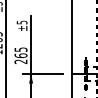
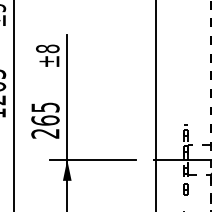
text: (21, 22) -> (46, 48), ±5 -> ±8

